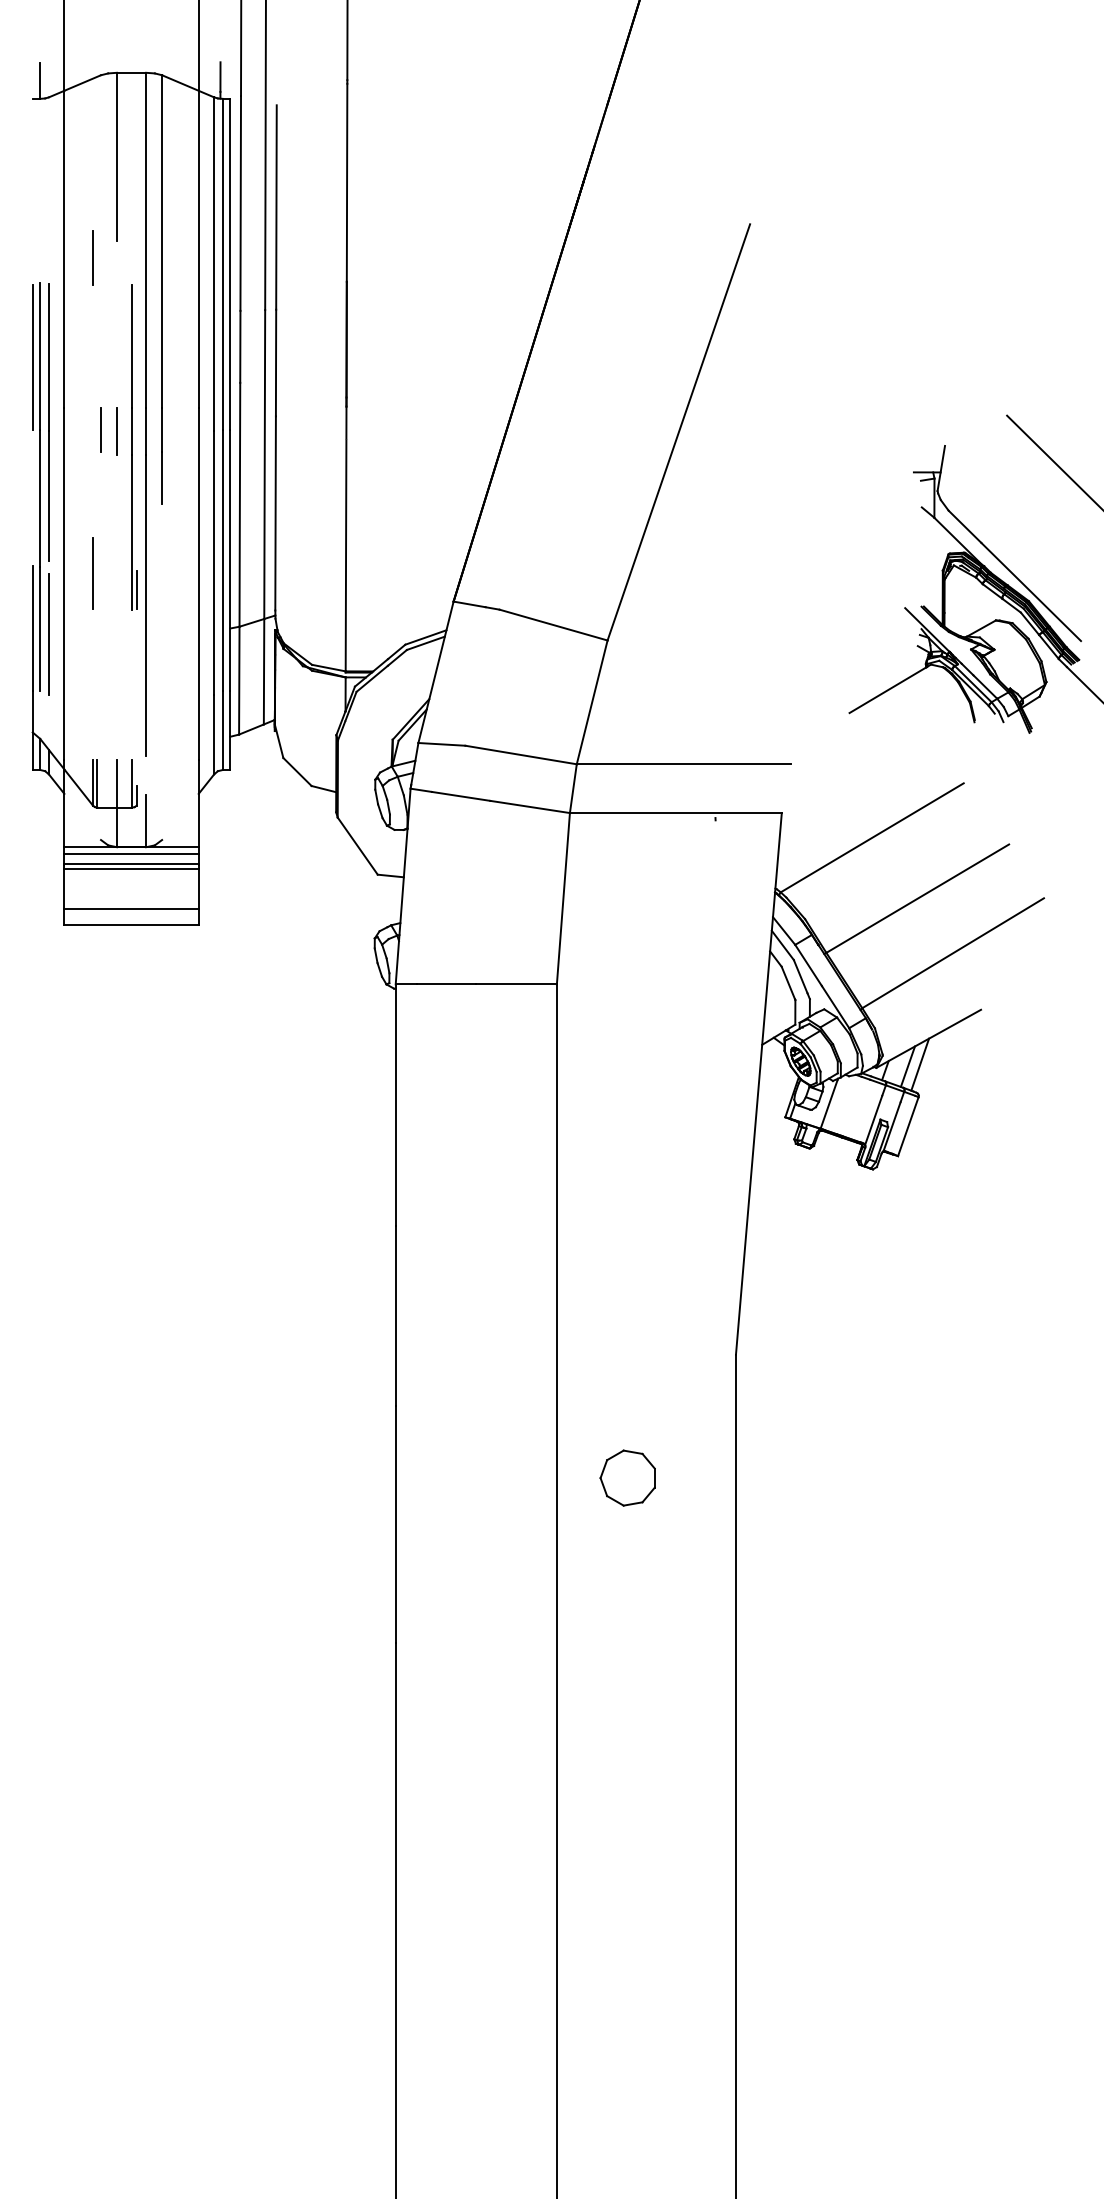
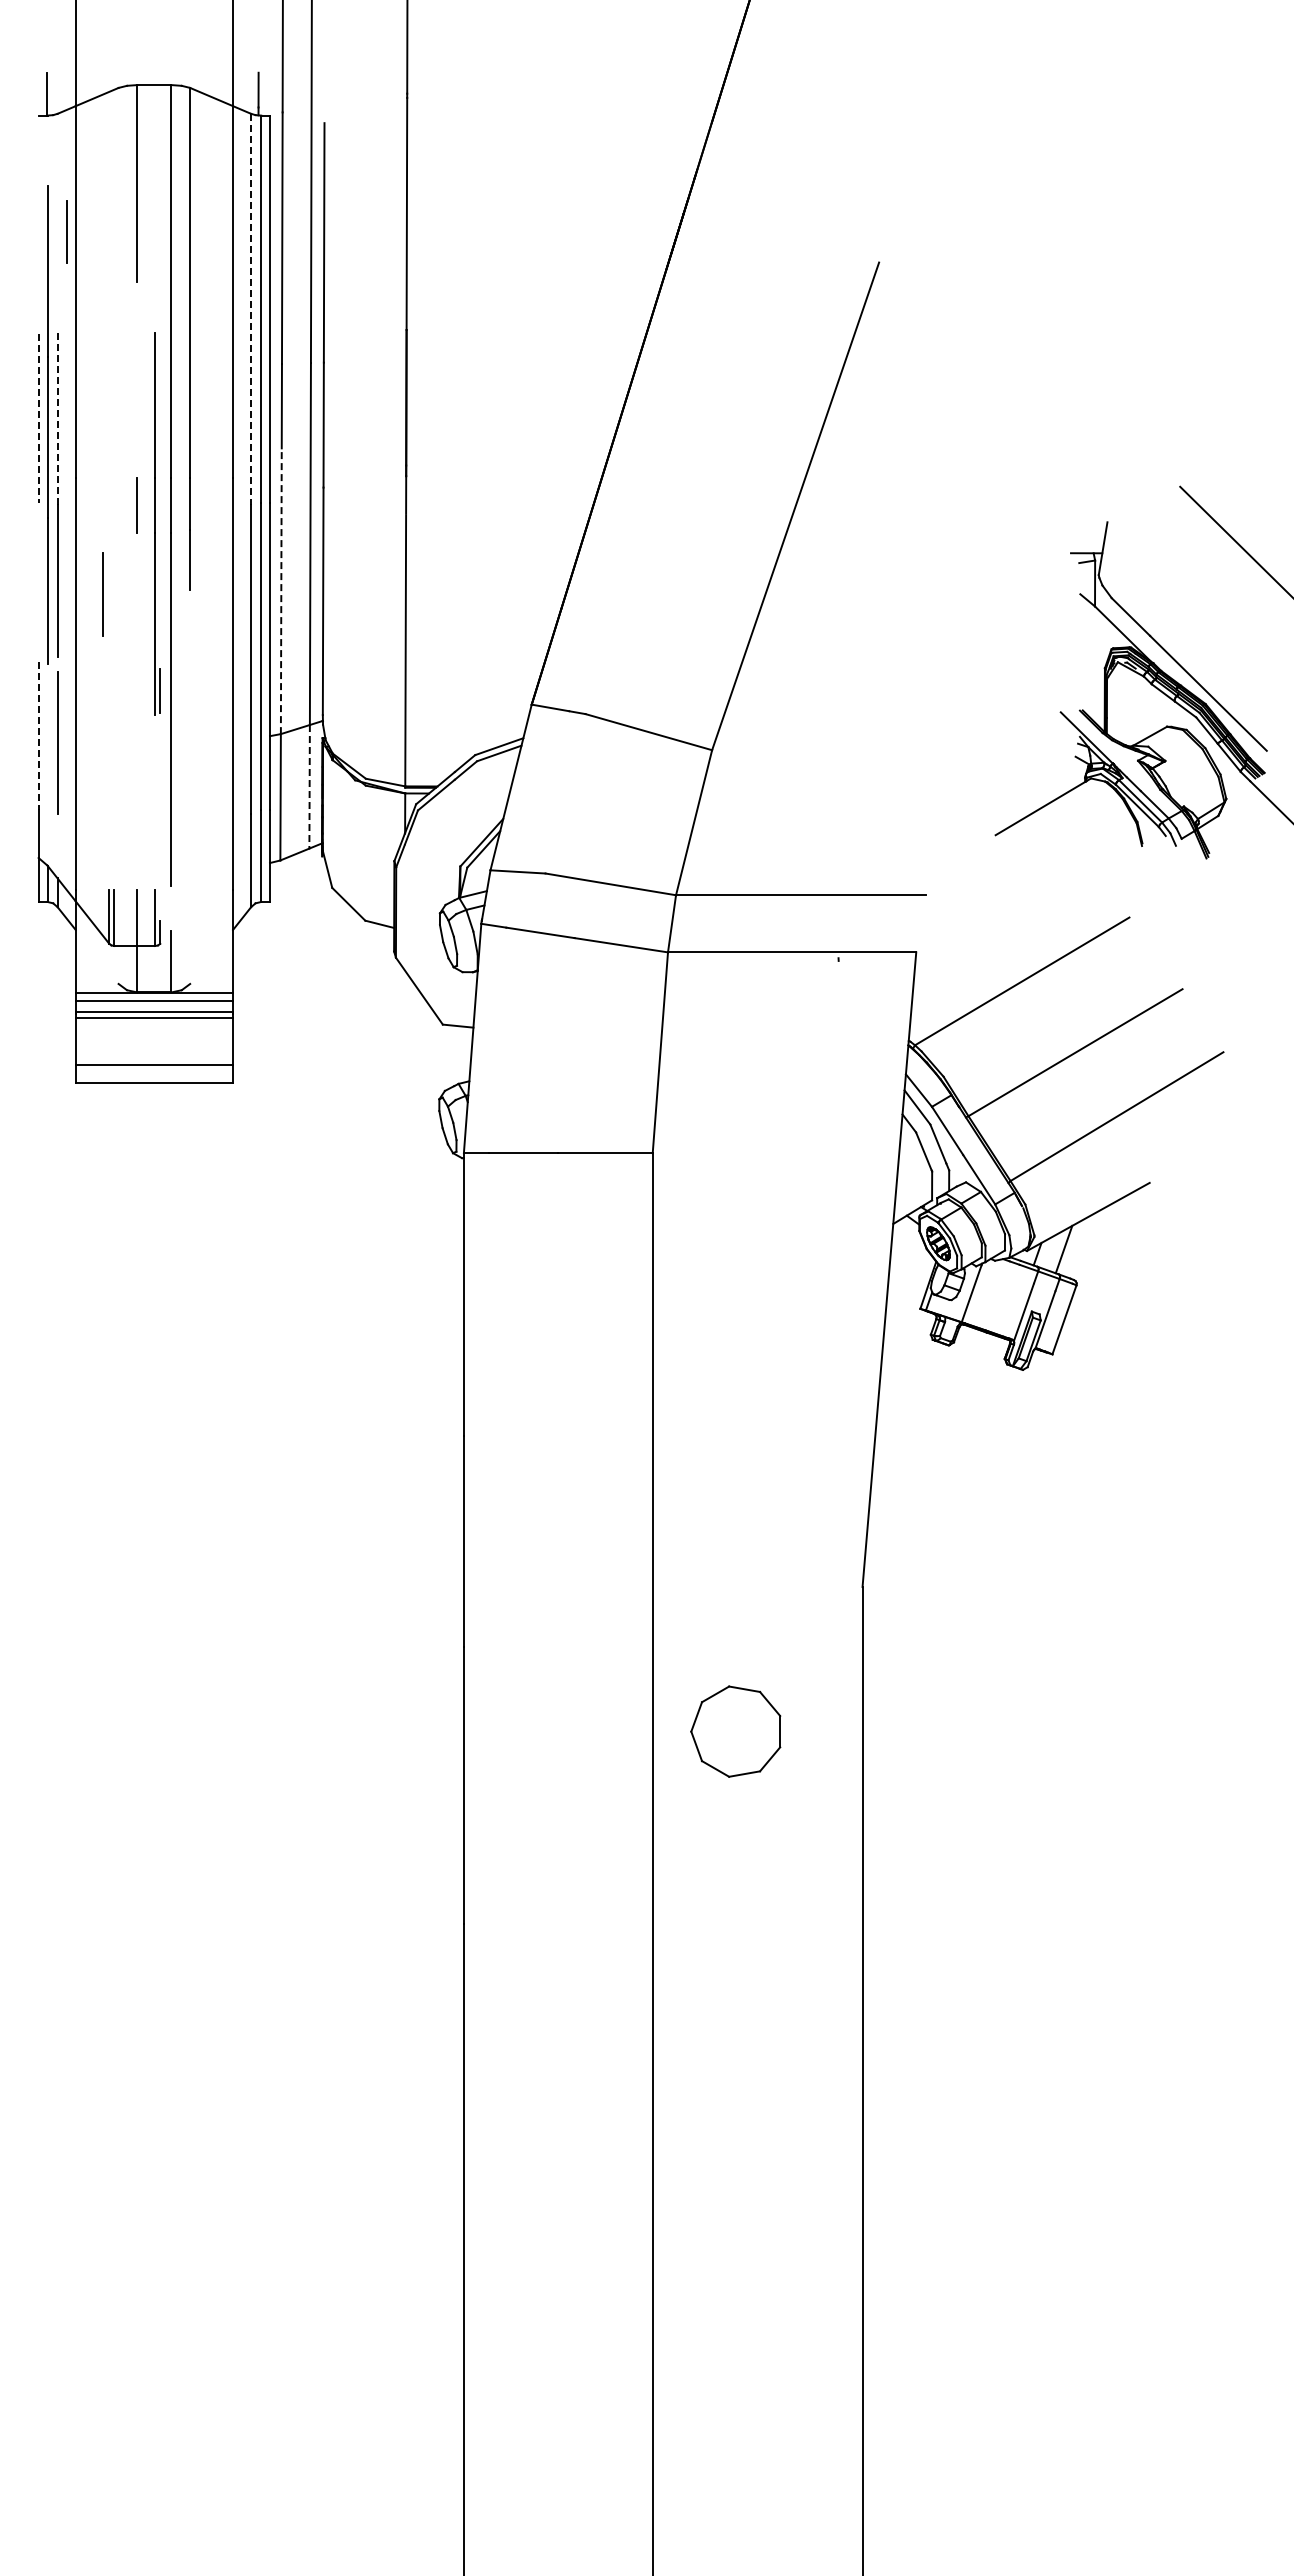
line: (92, 257) -> (66, 231), moved
line: (214, 264) -> (251, 309), solid -> dashed
line: (32, 357) -> (38, 418), solid -> dashed
line: (48, 357) -> (57, 418), solid -> dashed
line: (100, 429) -> (118, 503), removed
line: (40, 487) -> (47, 424), moved
line: (240, 505) -> (281, 591), solid -> dashed
line: (92, 573) -> (102, 594), moved
line: (32, 627) -> (38, 735), solid -> dashed
line: (263, 671) -> (309, 786), solid -> dashed
line: (919, 1064) -> (1077, 1246), removed
part: (627, 1478) -> (735, 1731), size x1.4

